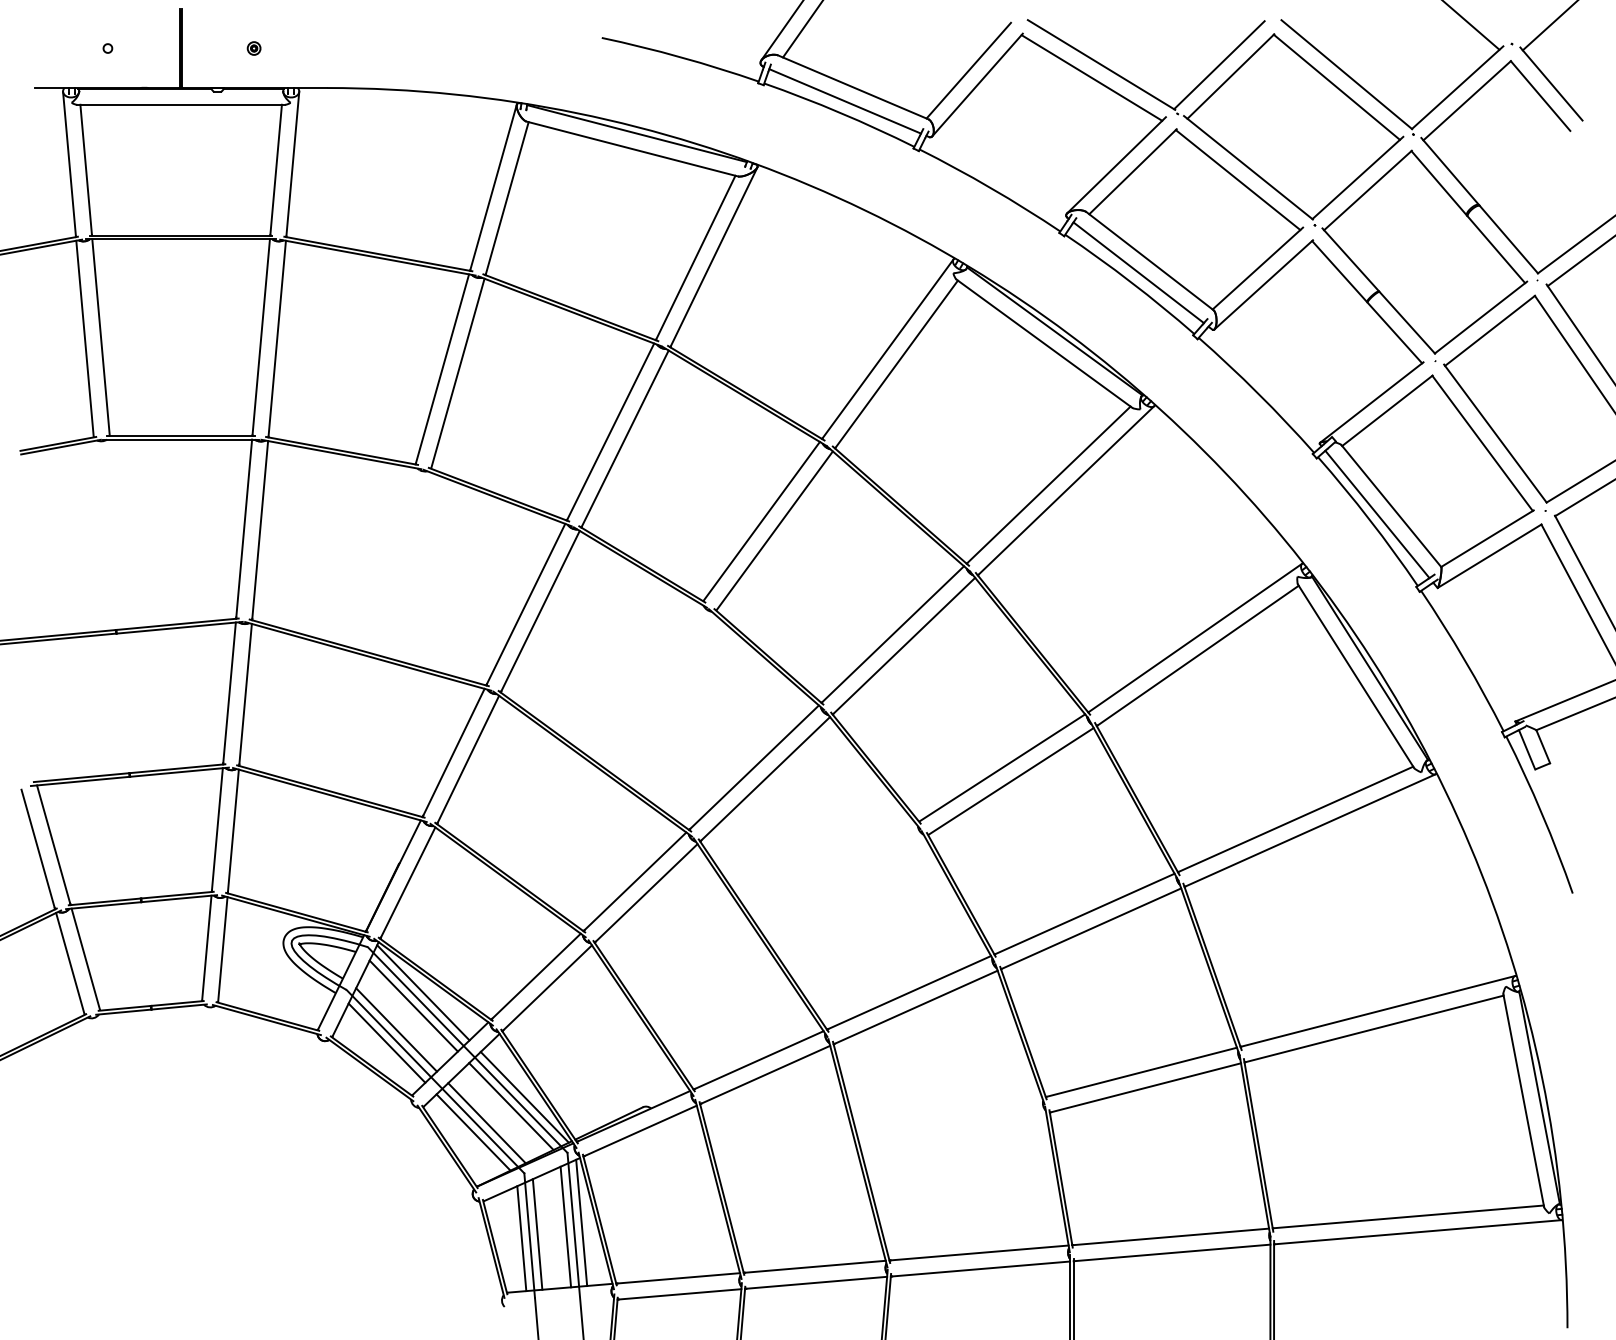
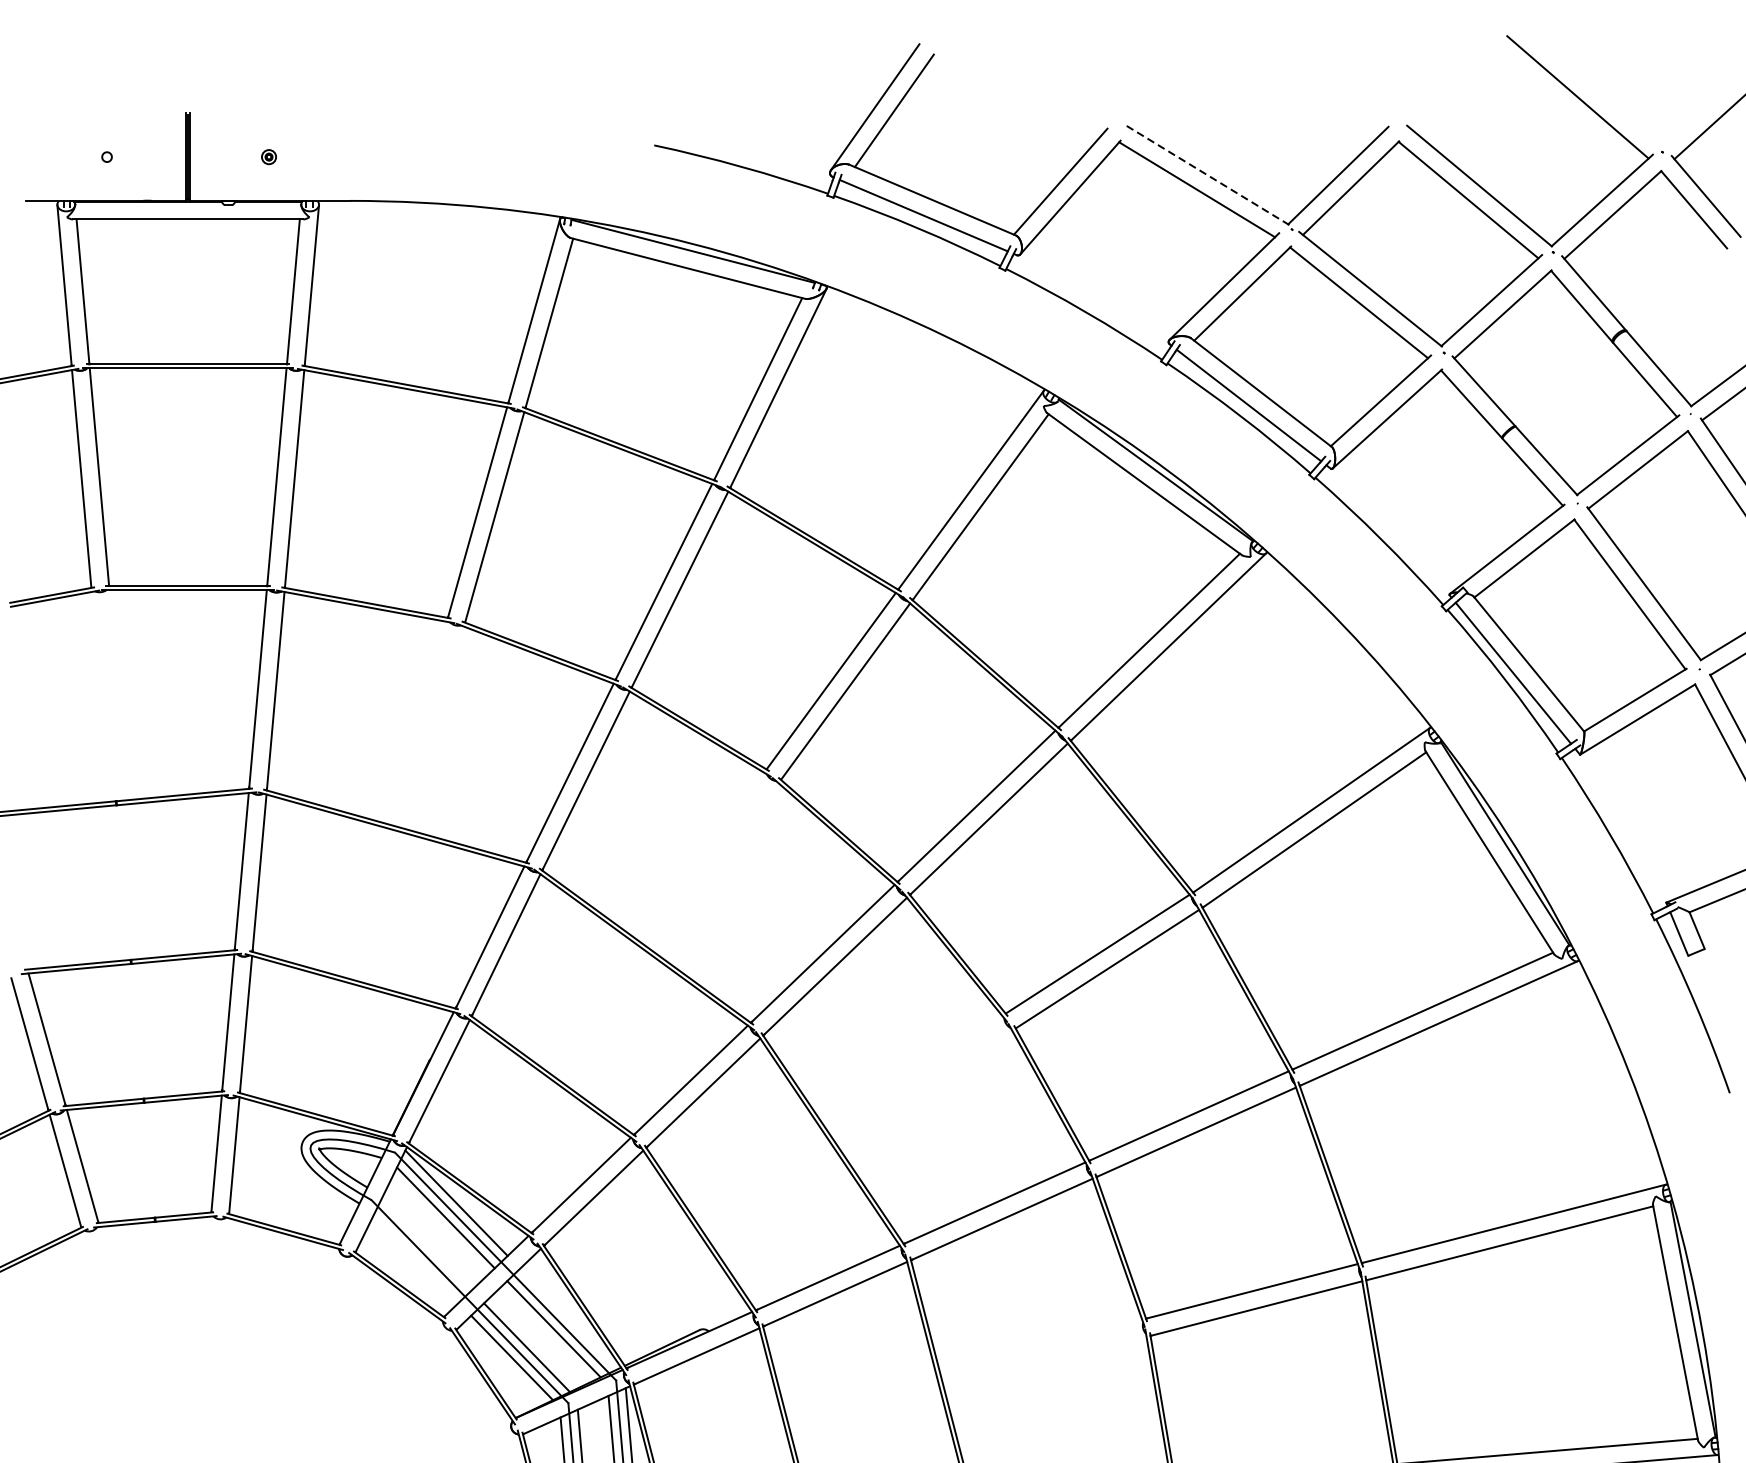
line: (1101, 64) -> (1207, 174), solid -> dashed
line: (396, 1029) -> (426, 1243), removed
line: (386, 1042) -> (415, 1258), removed
line: (524, 1096) -> (568, 1318), removed

